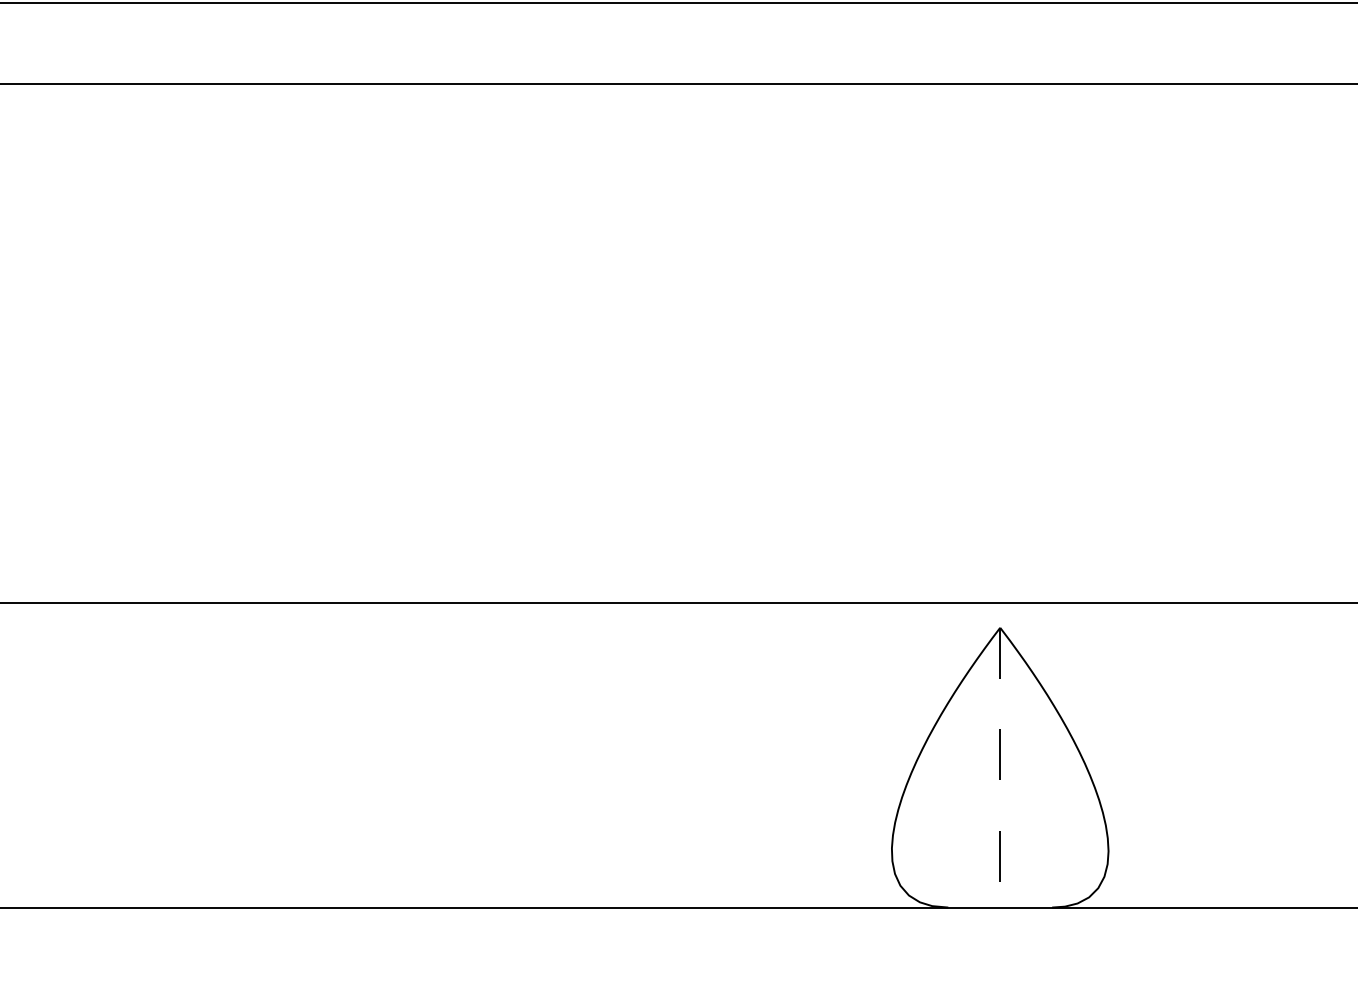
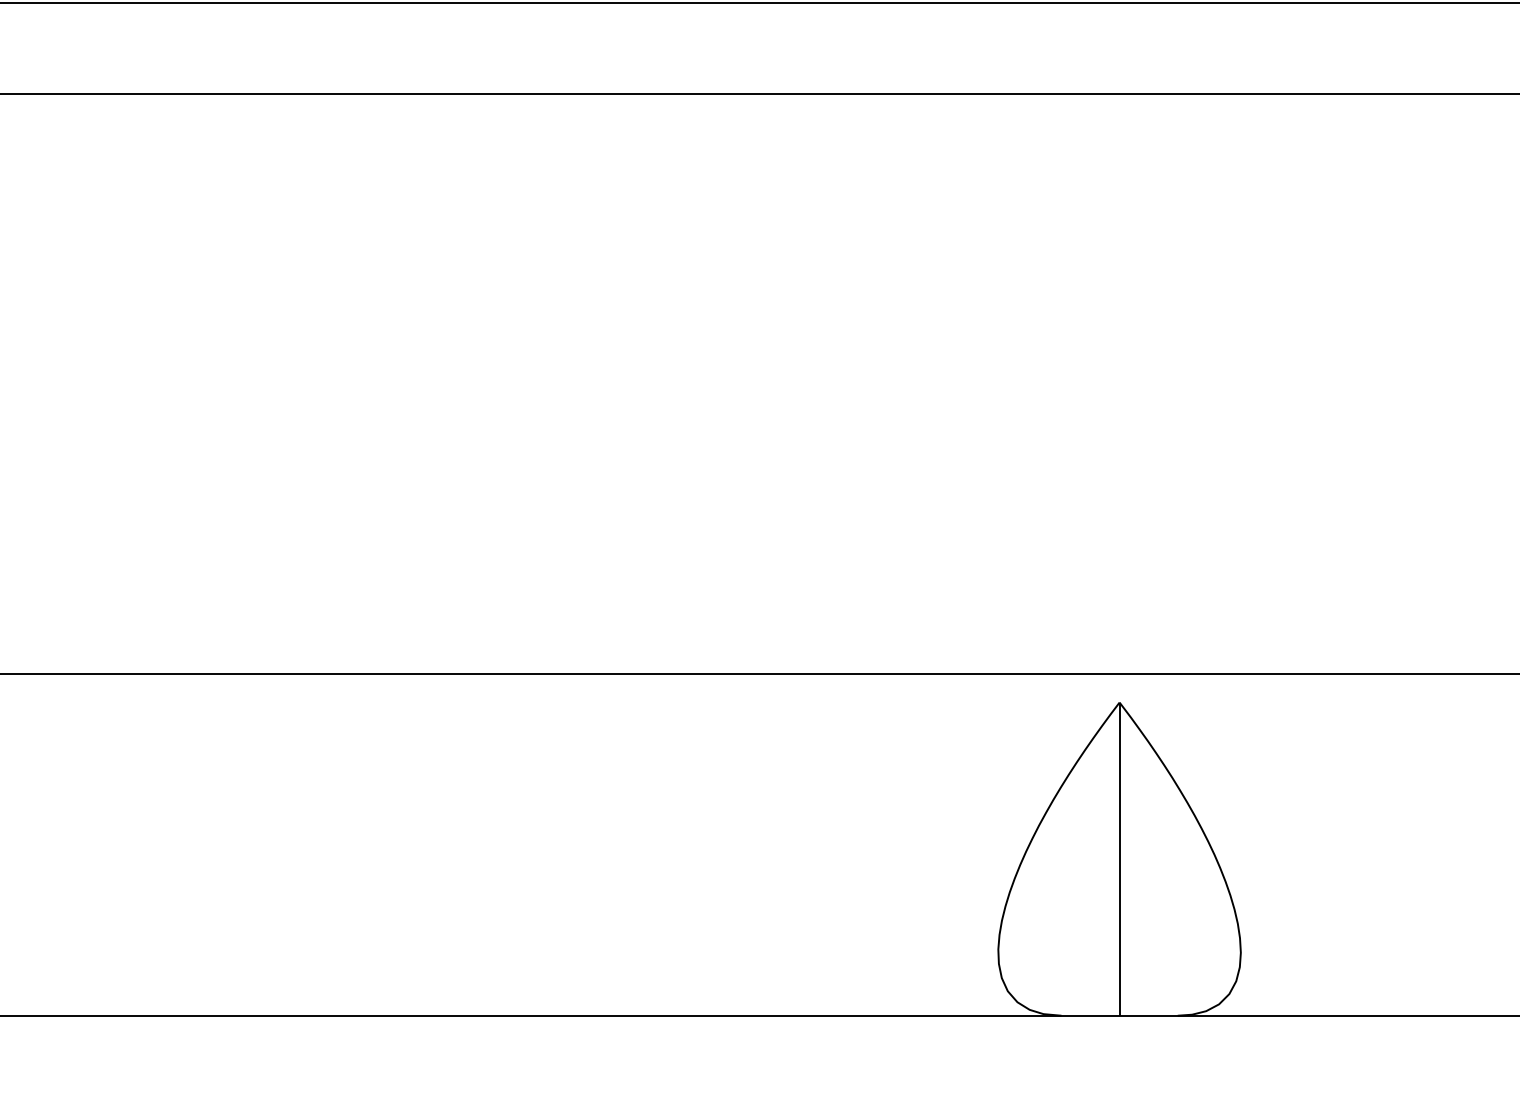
line: (1000, 768) -> (1119, 859), dashed -> solid

